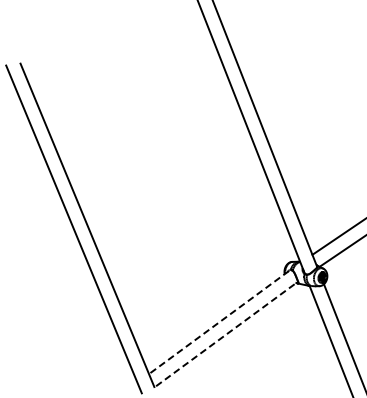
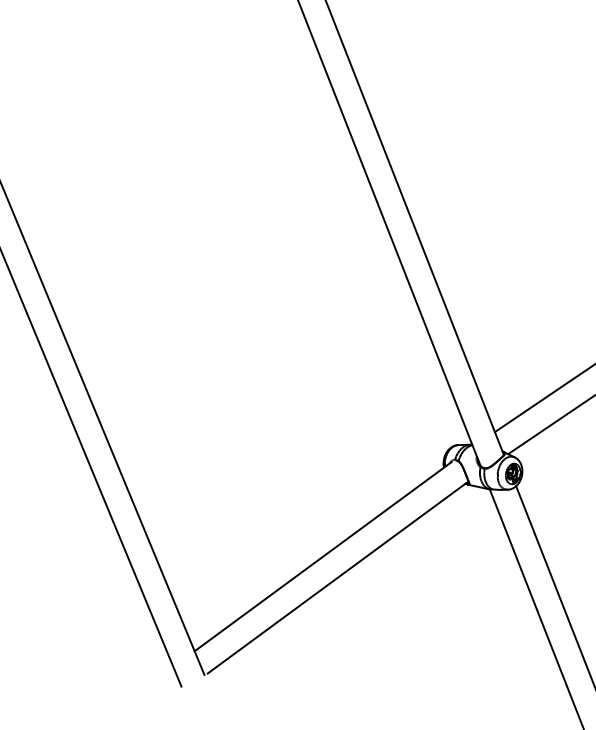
line: (218, 322) -> (322, 556), dashed -> solid
line: (227, 333) -> (338, 576), dashed -> solid

